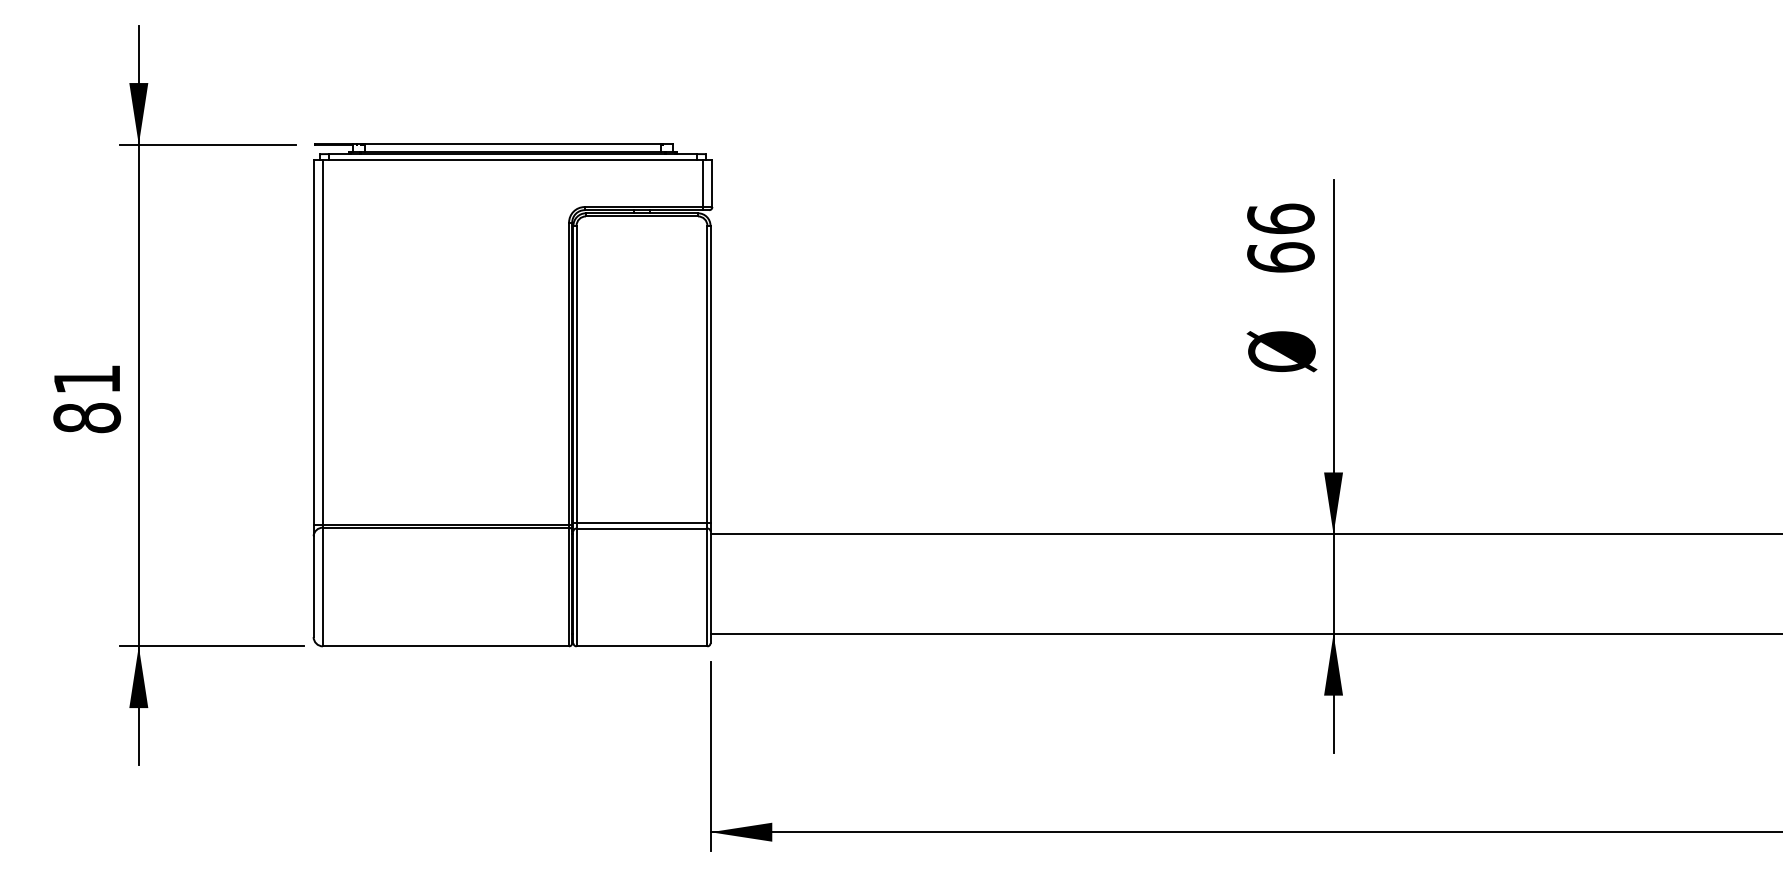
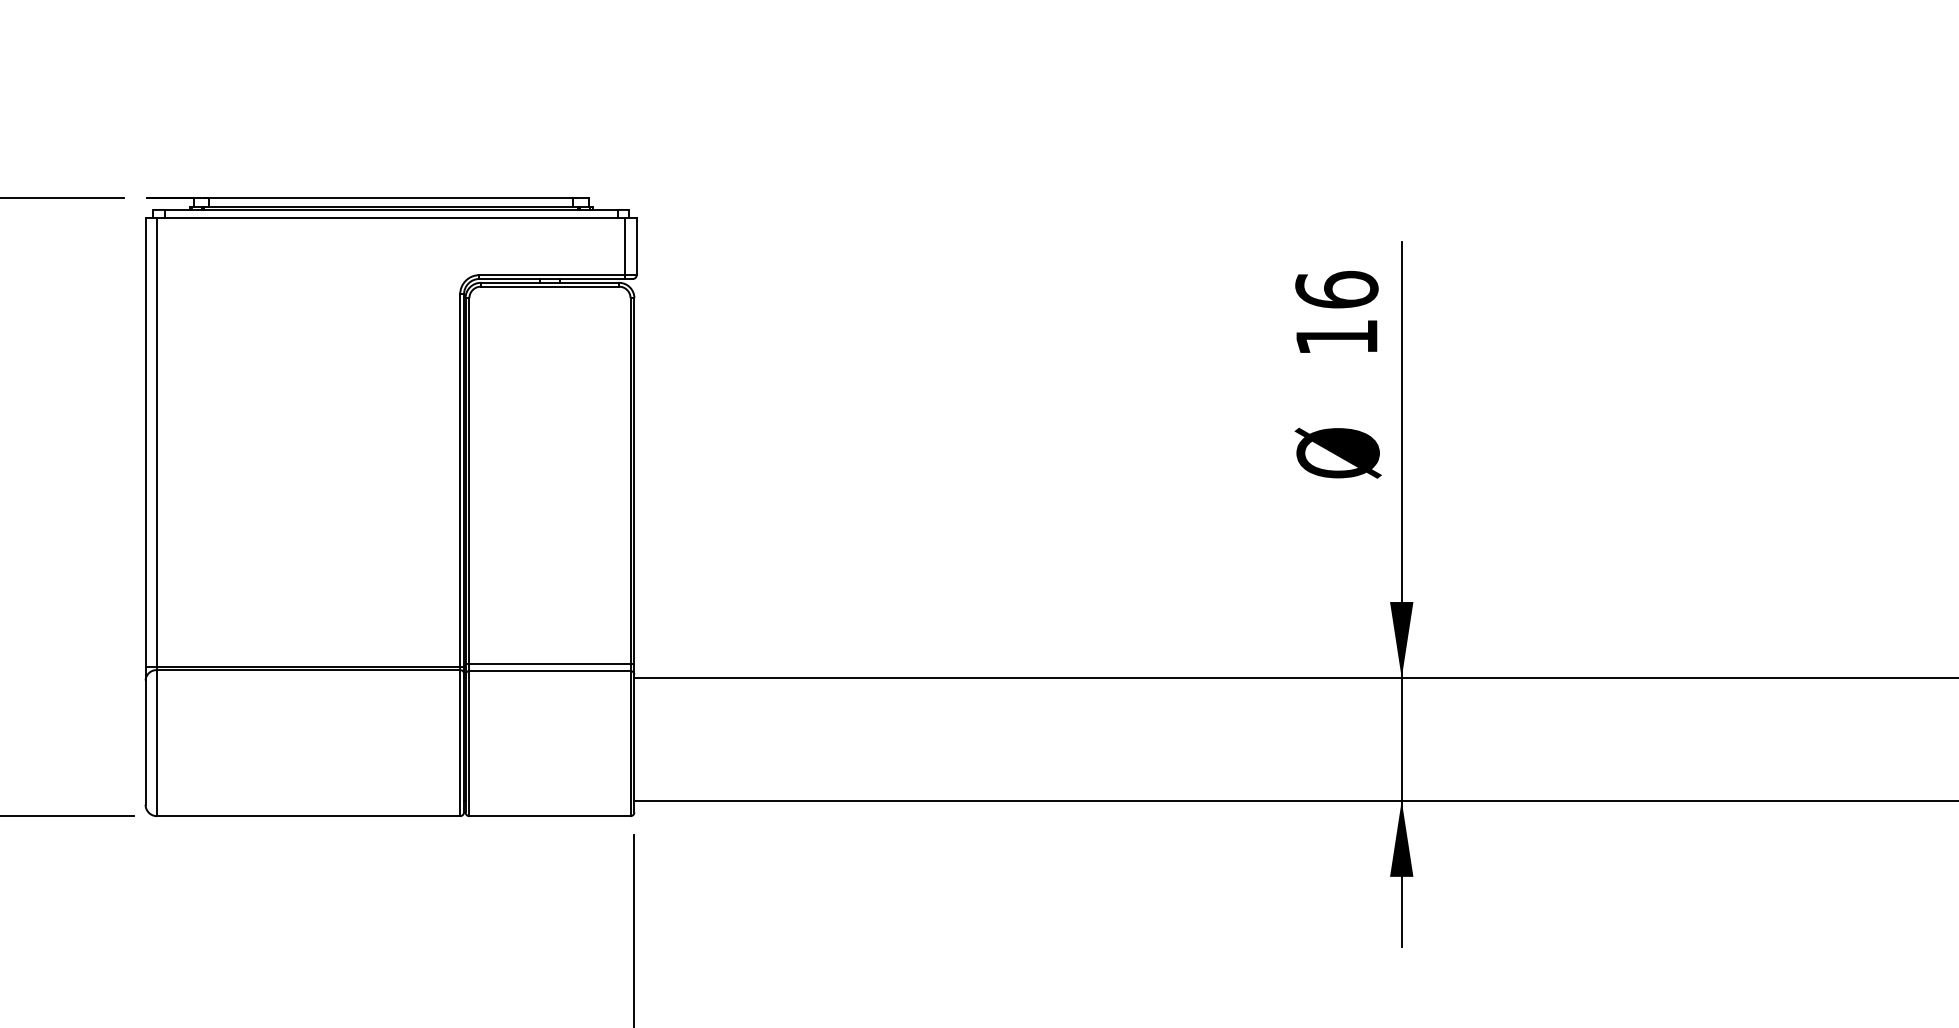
text: (1280, 257) -> (1336, 337), 66 -> 16

